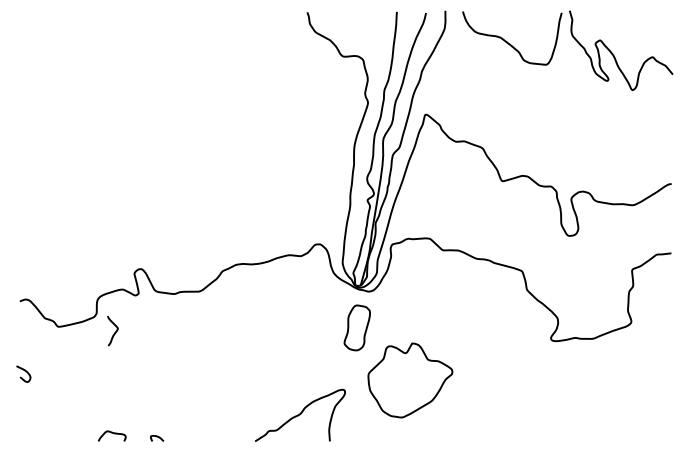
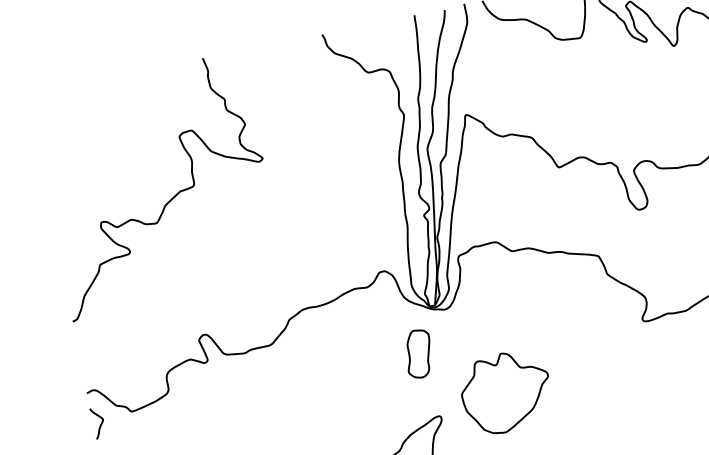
curve: (134, 136) -> (170, 199), added
part: (356, 327) -> (417, 353), moved
curve: (114, 332) -> (100, 424), moved

